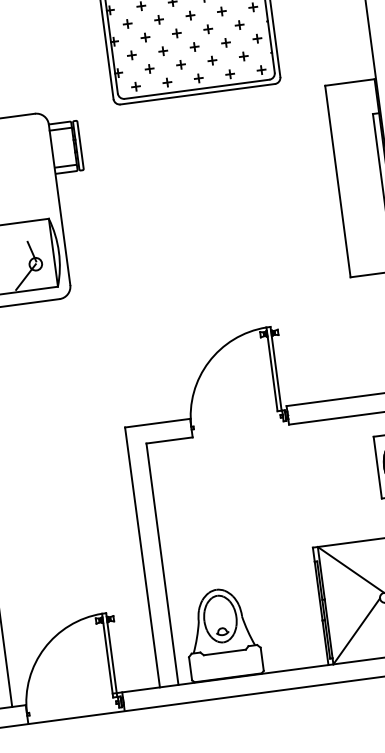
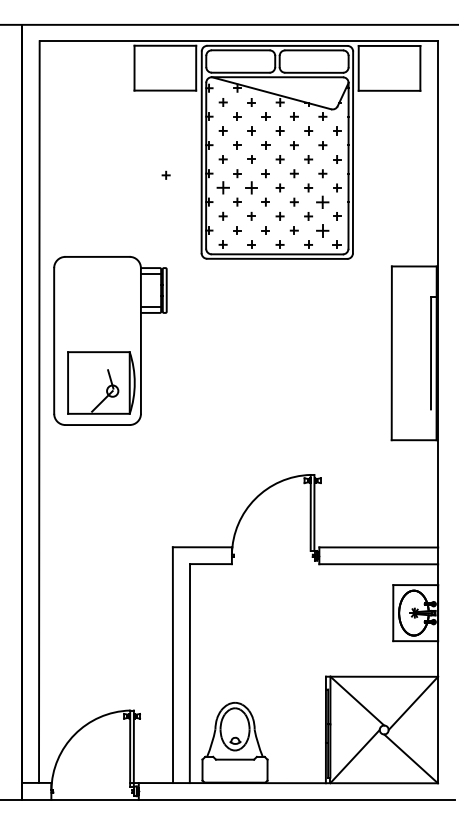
part: (62, 17) -> (165, 174), added
part: (158, 19) -> (251, 187), size x1.6
part: (126, 23) -> (222, 187), size x1.6
part: (239, 24) -> (322, 201), size x1.6
part: (243, 56) -> (322, 230), size x1.6

